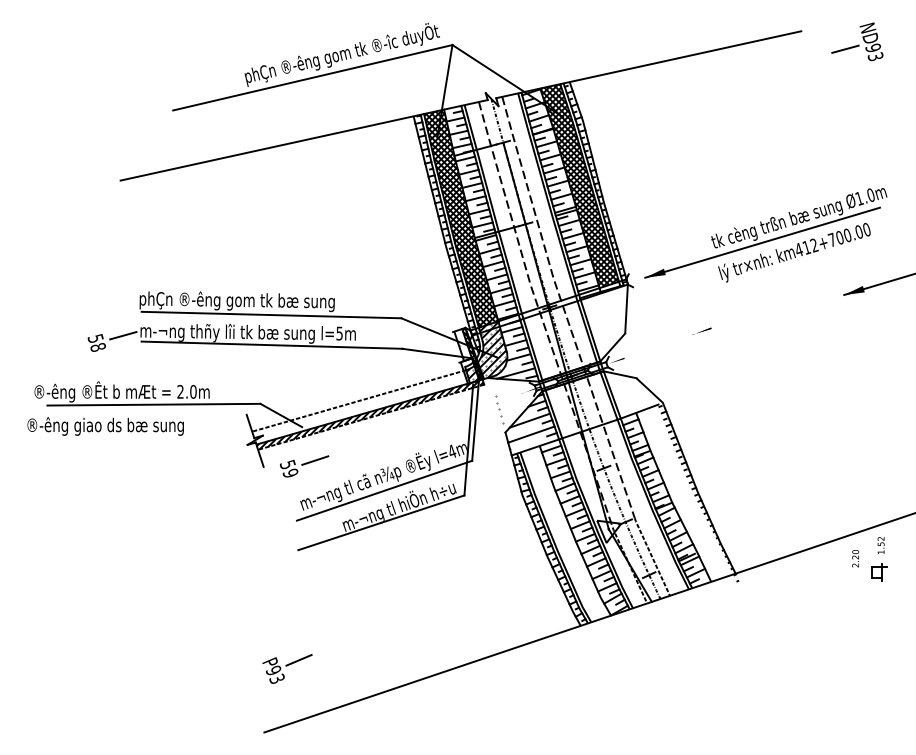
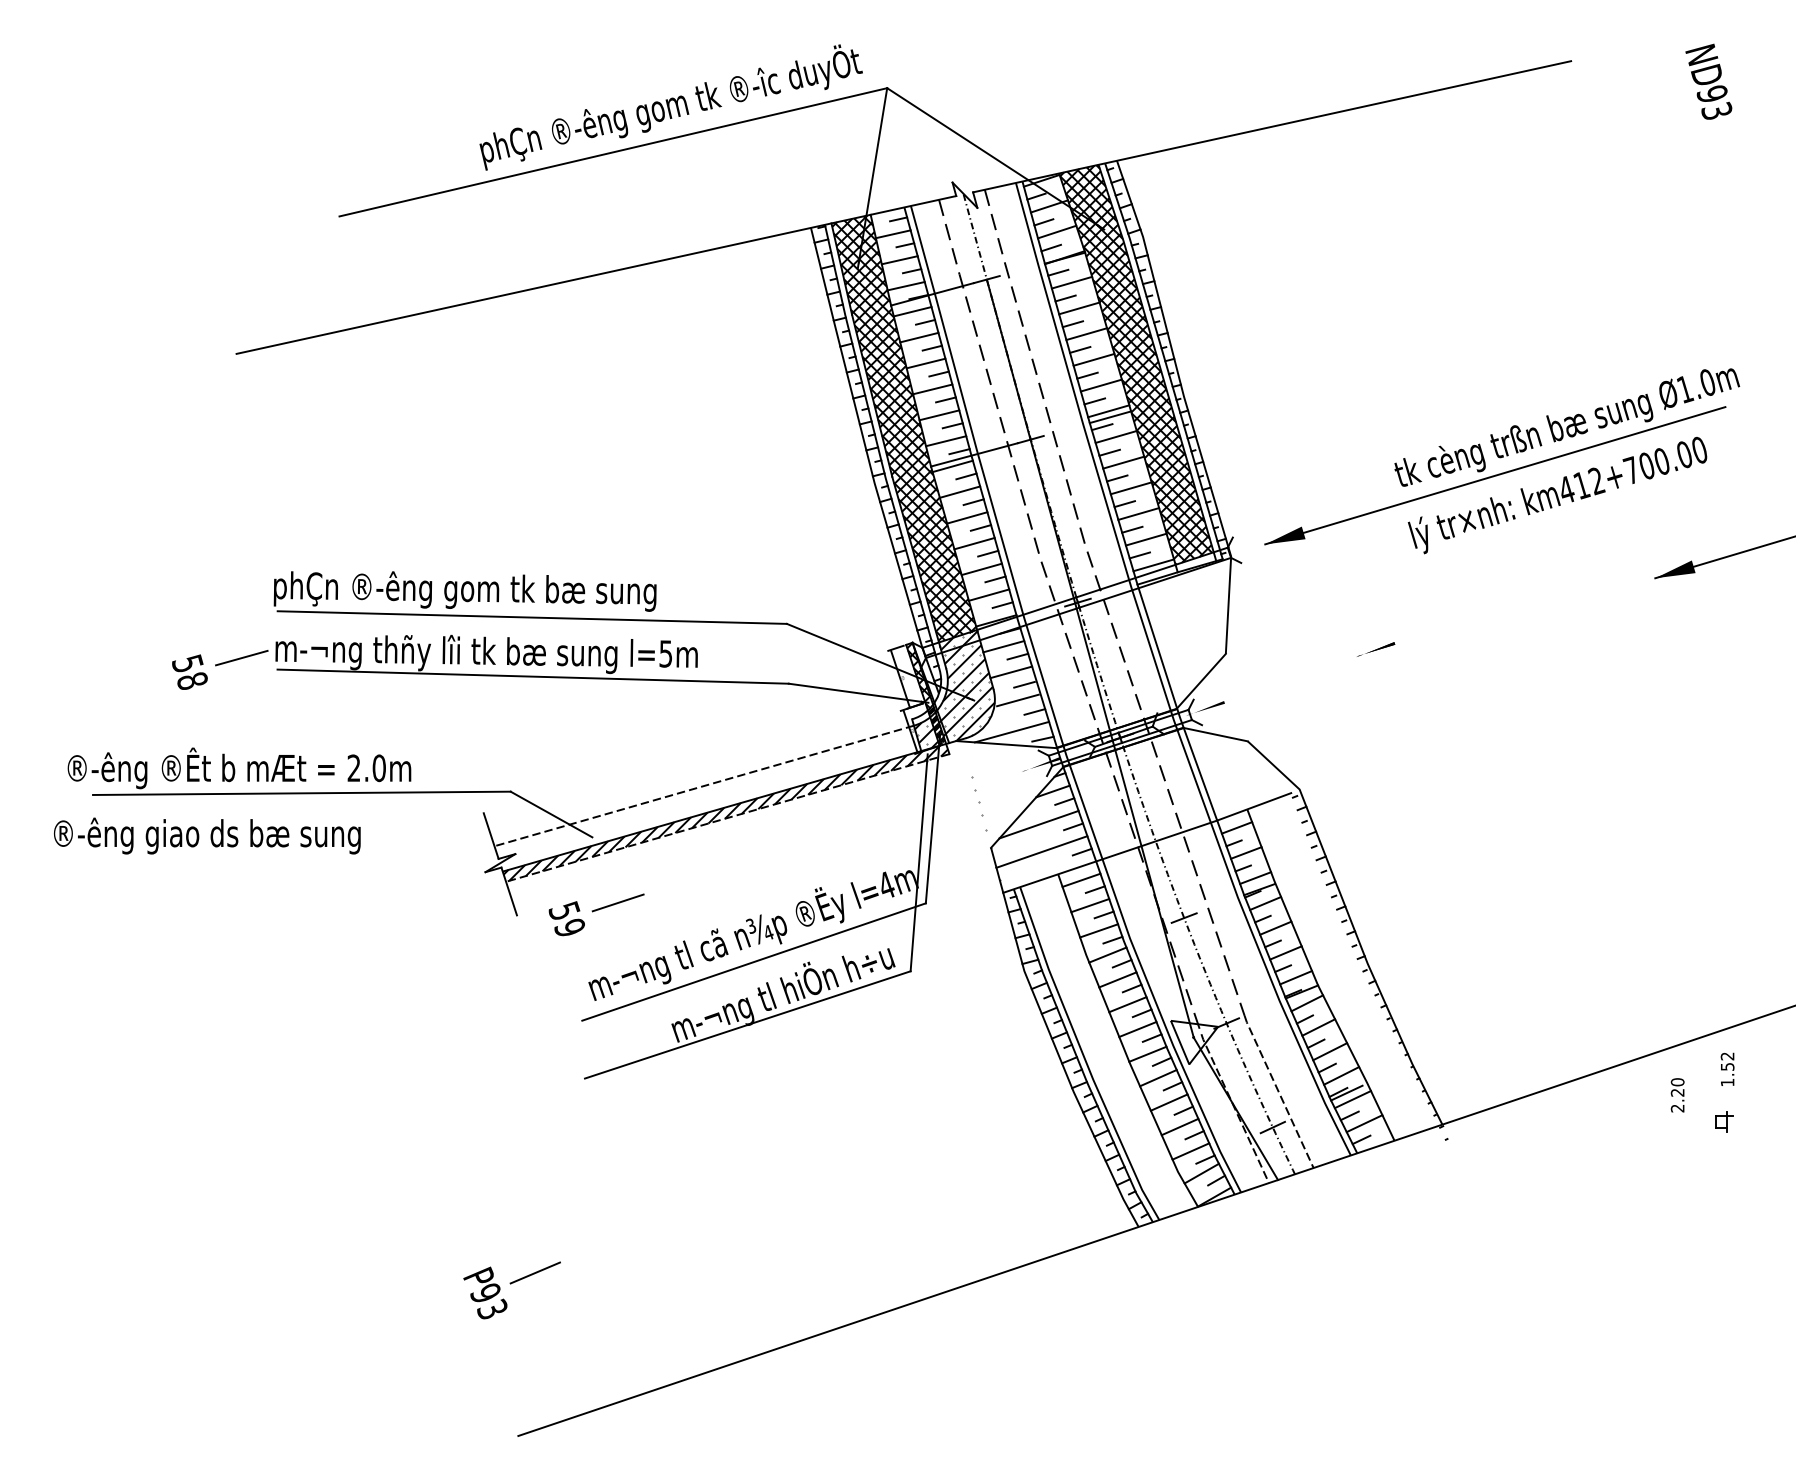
line: (845, 48) -> (1657, 94), removed
part: (879, 572) -> (1724, 1122), size x0.6
part: (287, 668) -> (512, 1288), moved

